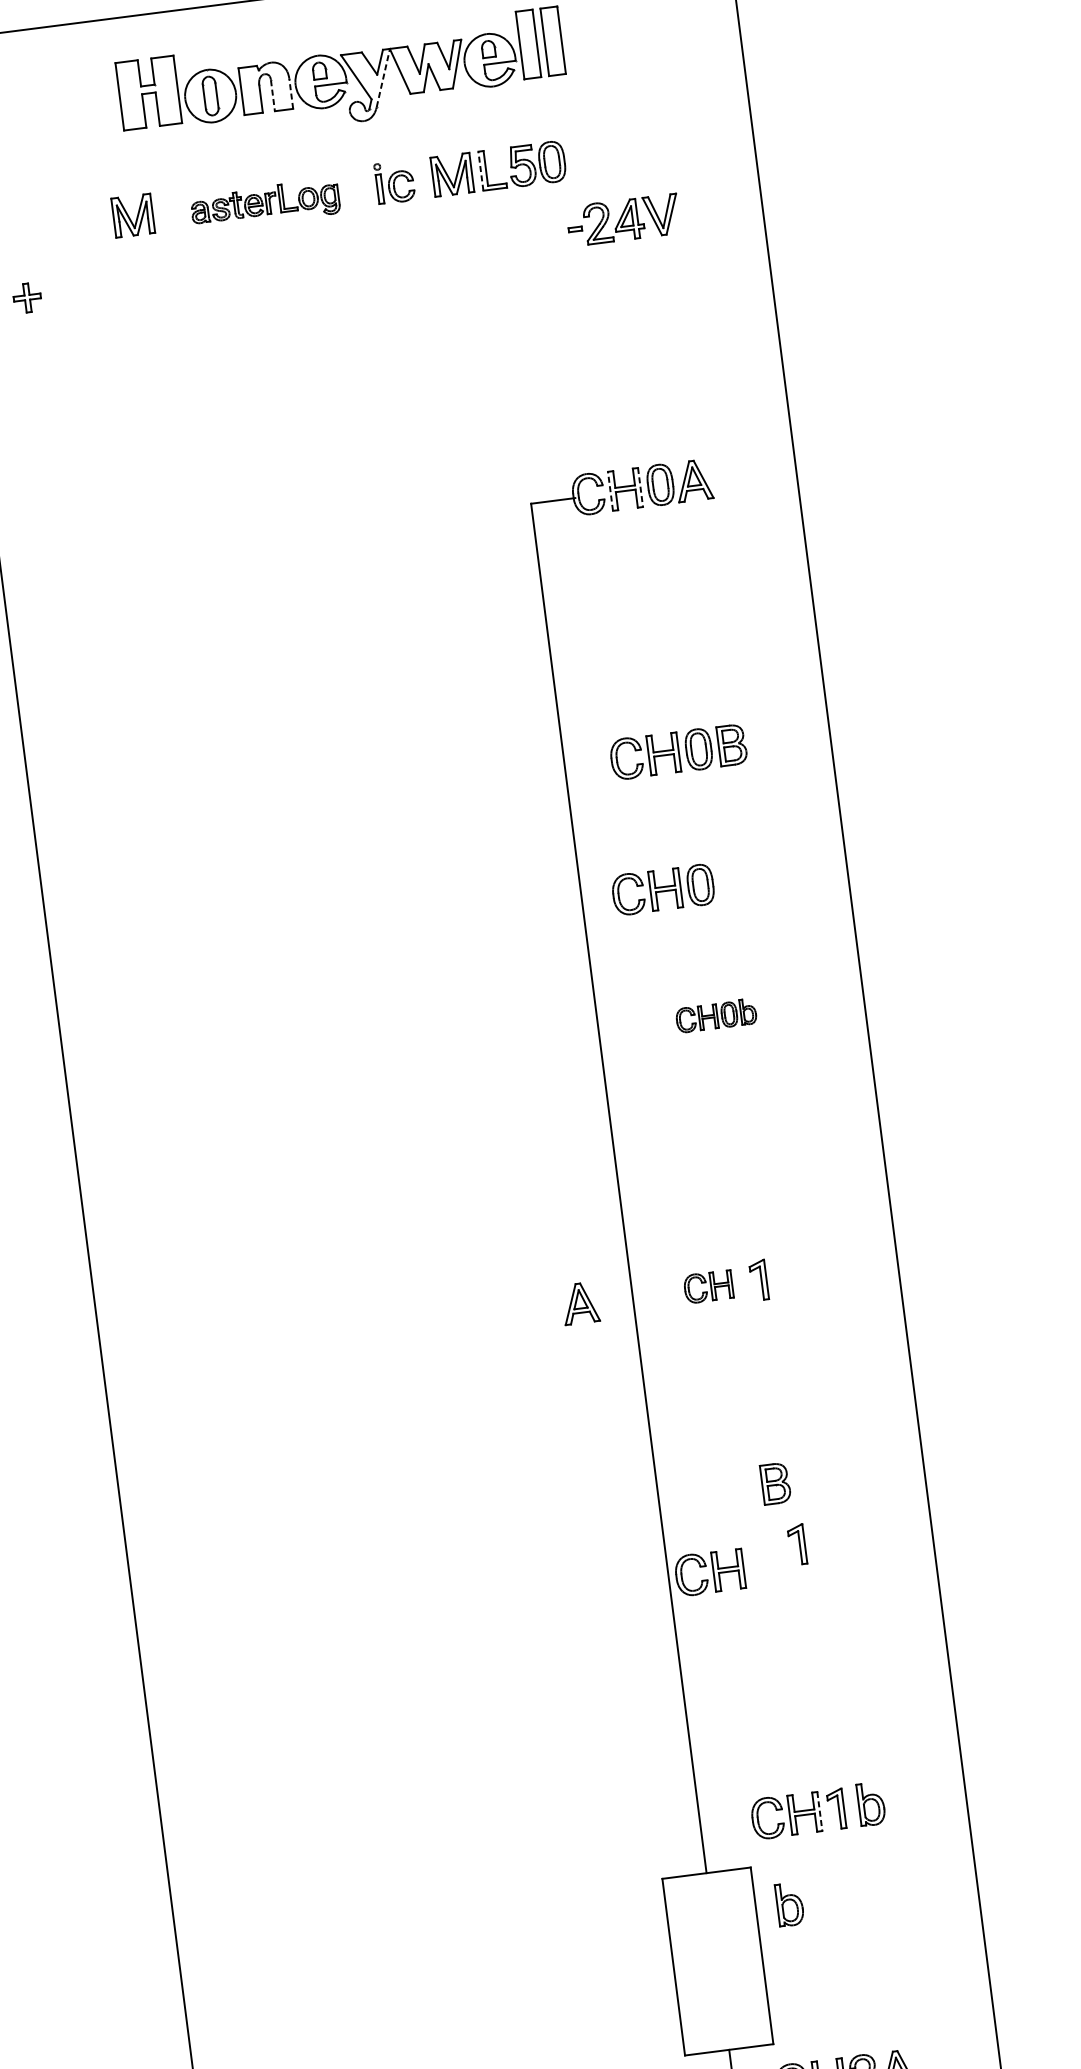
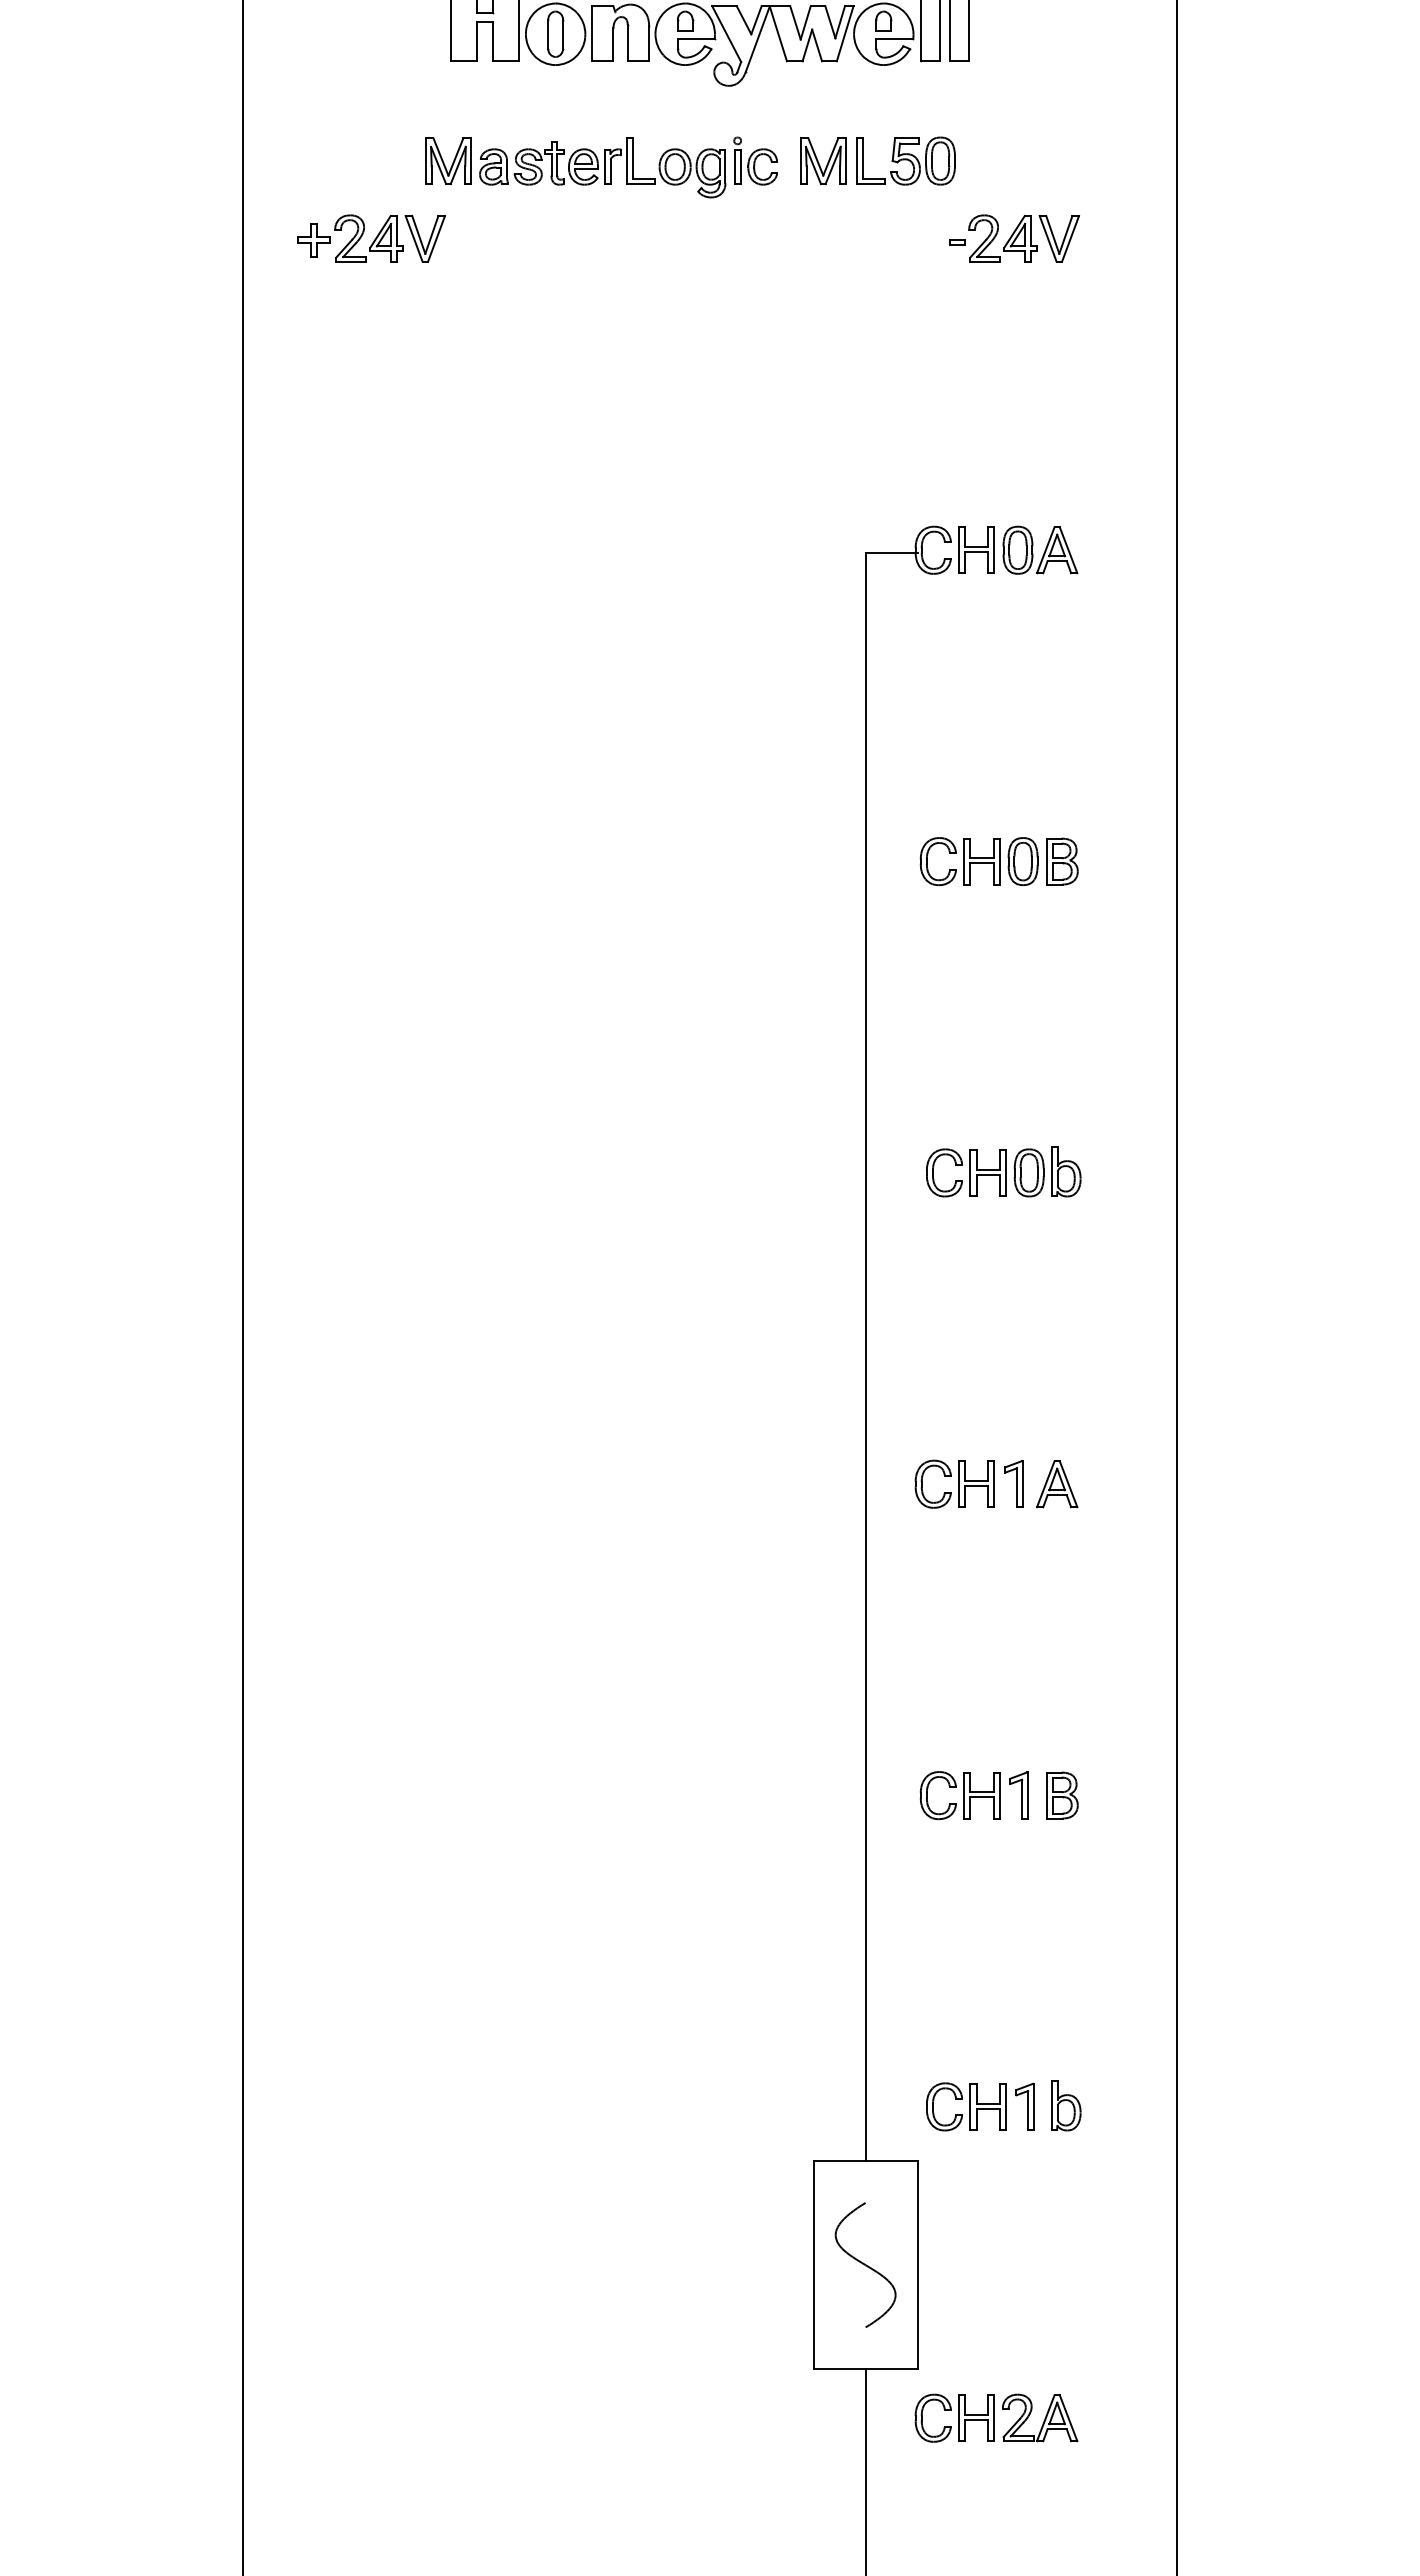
line: (383, 78) -> (757, 39), dashed -> solid
line: (291, 93) -> (649, 43), dashed -> solid
line: (272, 96) -> (627, 43), dashed -> solid
line: (480, 171) -> (856, 161), dashed -> solid
part: (265, 204) -> (602, 167), size x1.43
part: (91, 288) -> (389, 238), added
line: (640, 487) -> (994, 550), dashed -> solid
line: (610, 491) -> (959, 550), dashed -> solid
part: (662, 889) -> (960, 1018), removed
part: (715, 1015) -> (1003, 1171), size x1.67
part: (708, 1286) -> (954, 1483), size x1.43
part: (580, 1303) -> (1057, 1484), moved
part: (775, 1483) -> (1062, 1795), moved
part: (709, 1572) -> (959, 1795), moved
line: (819, 1811) -> (1005, 2106), dashed -> solid
part: (790, 1904) -> (957, 2209), removed
part: (717, 1960) -> (865, 2264), added

